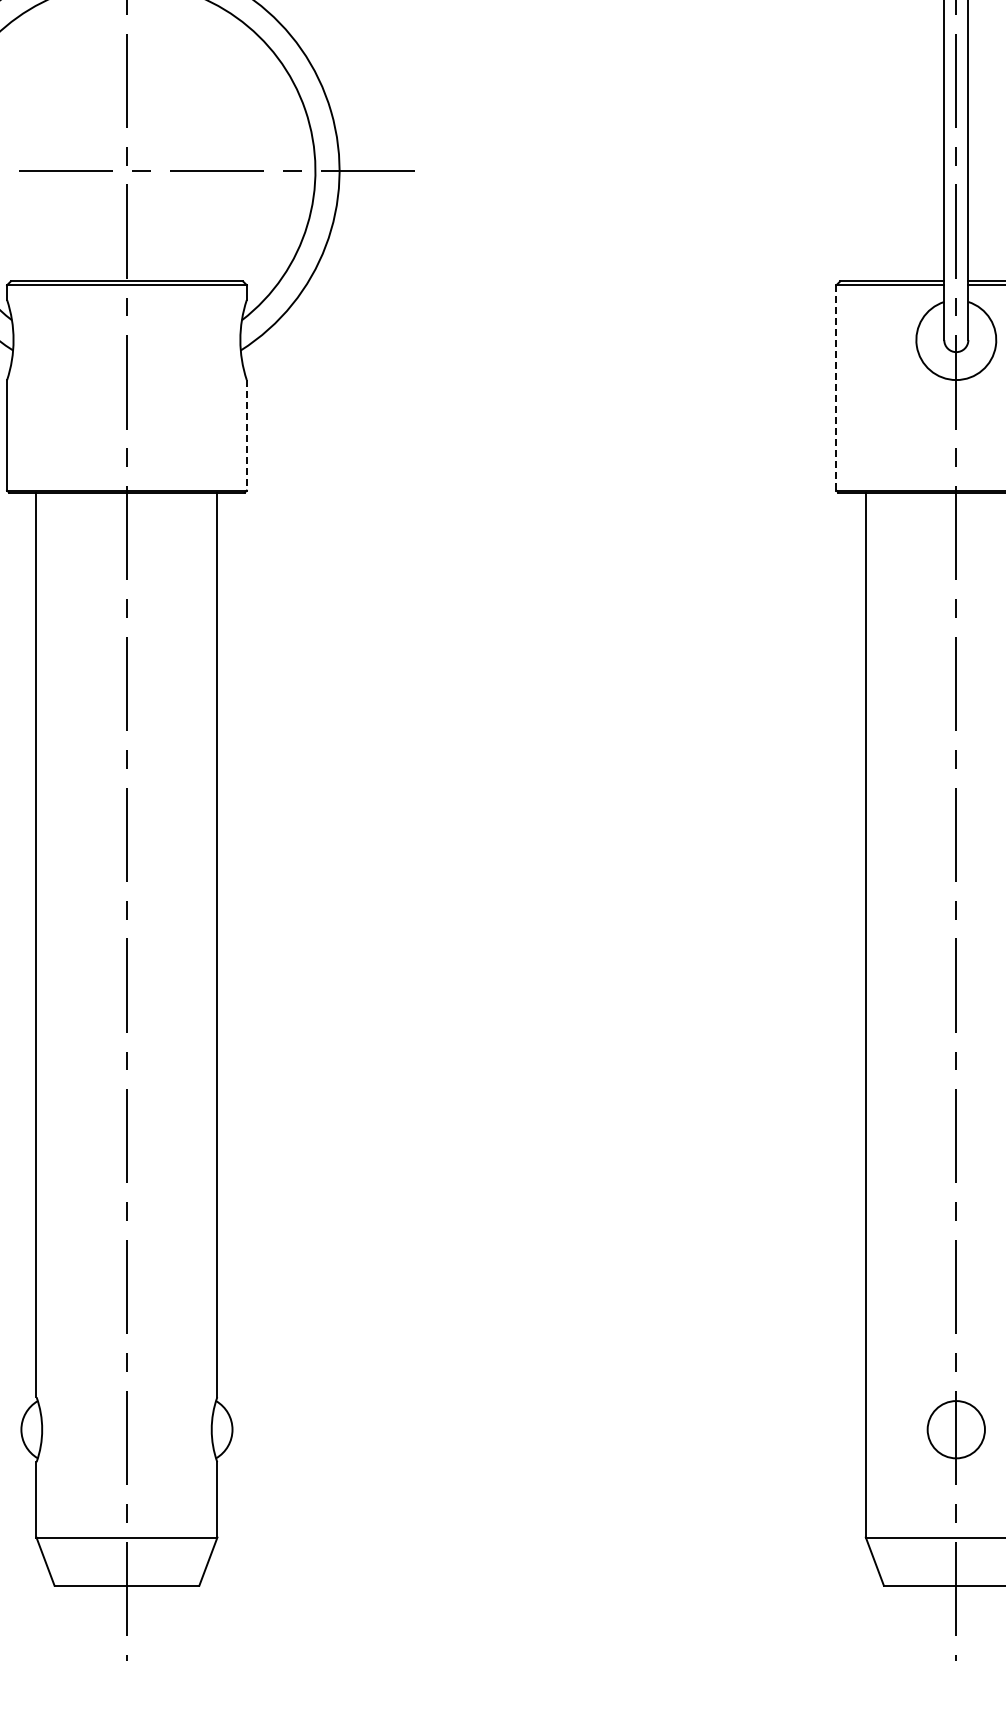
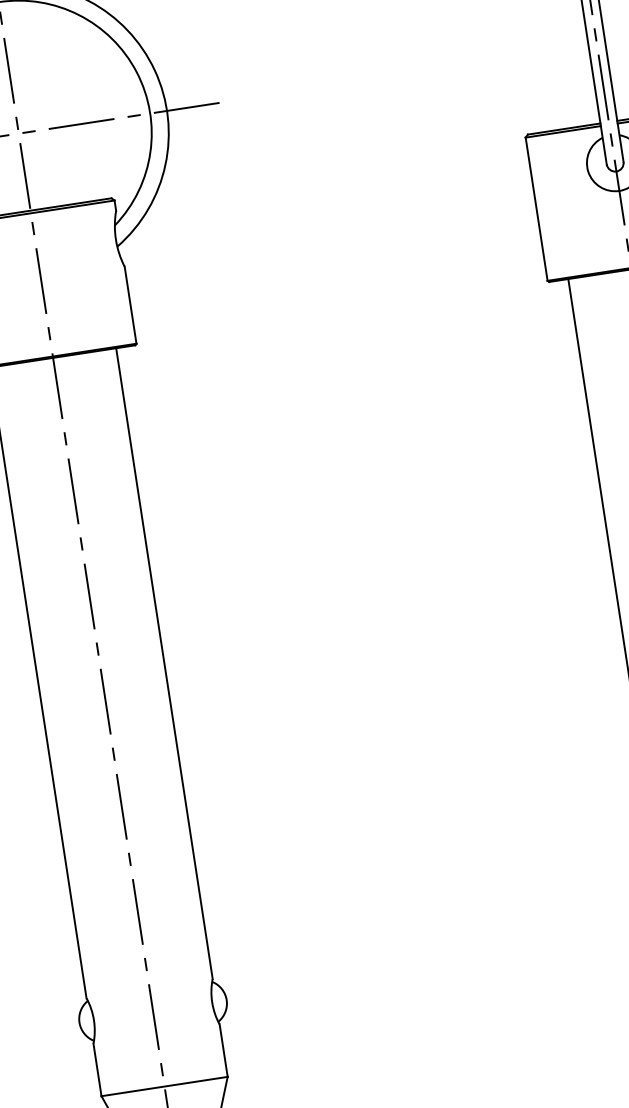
line: (836, 387) -> (536, 208), dashed -> solid
line: (246, 435) -> (130, 305), dashed -> solid

